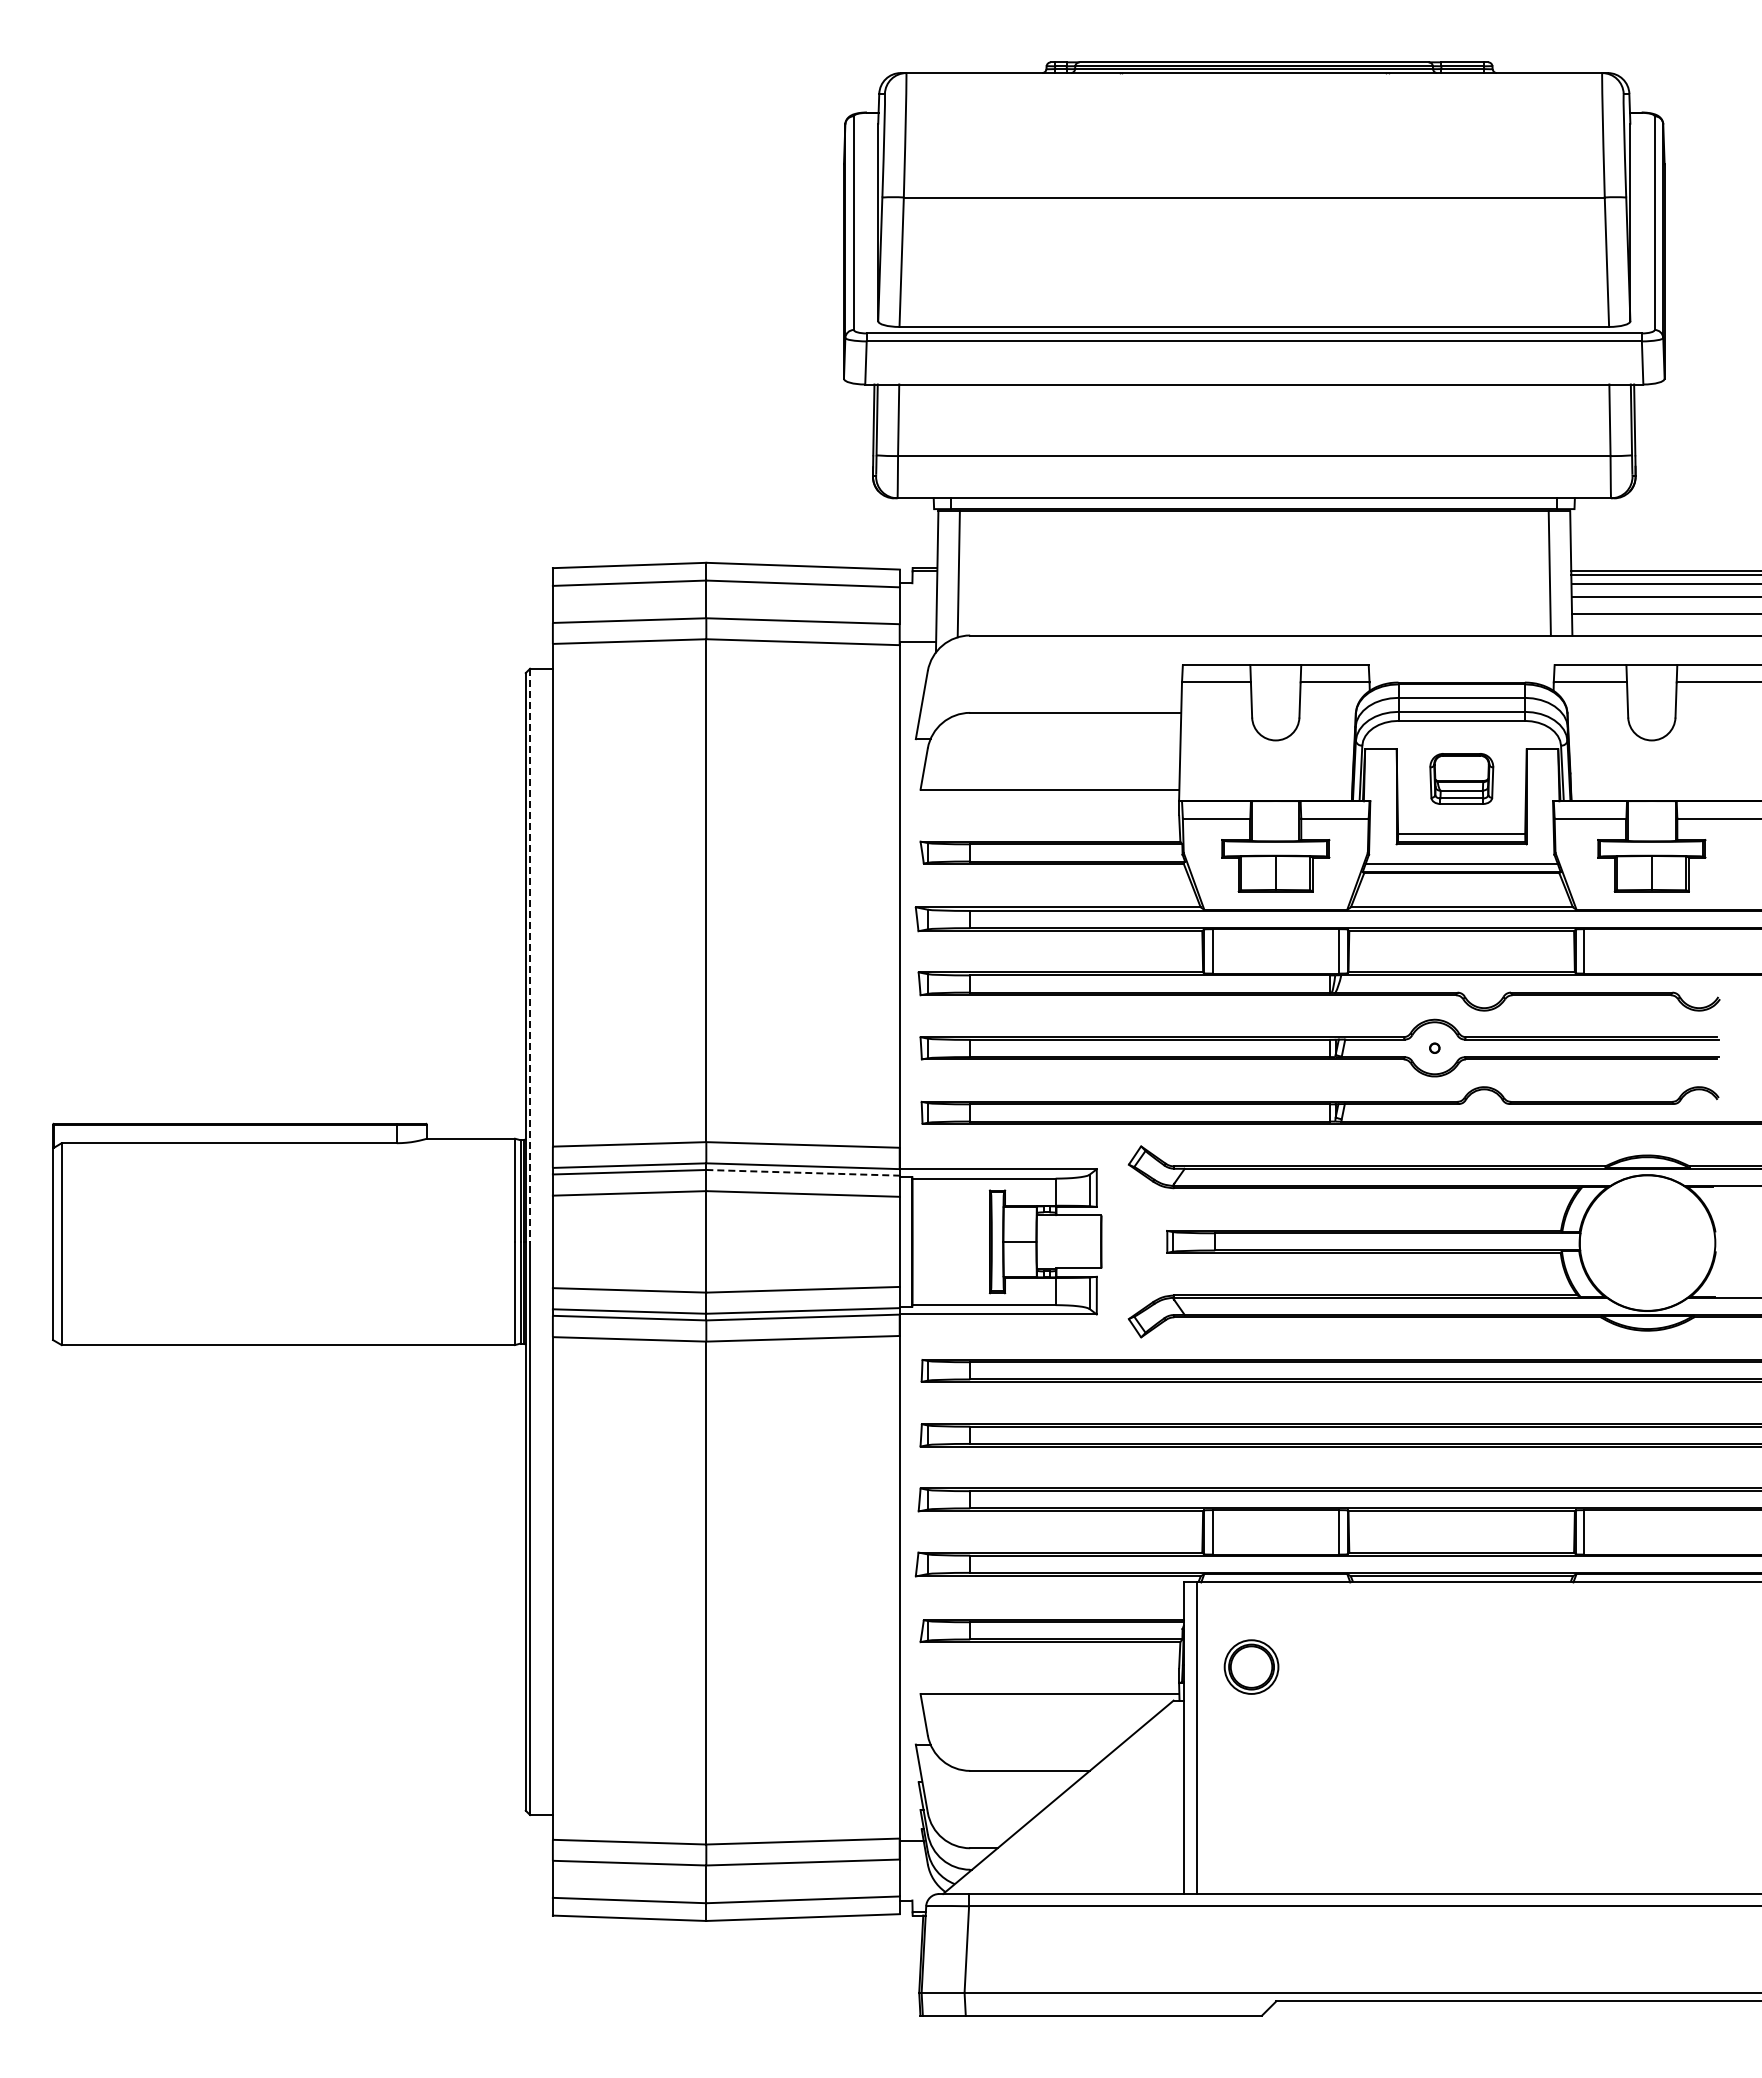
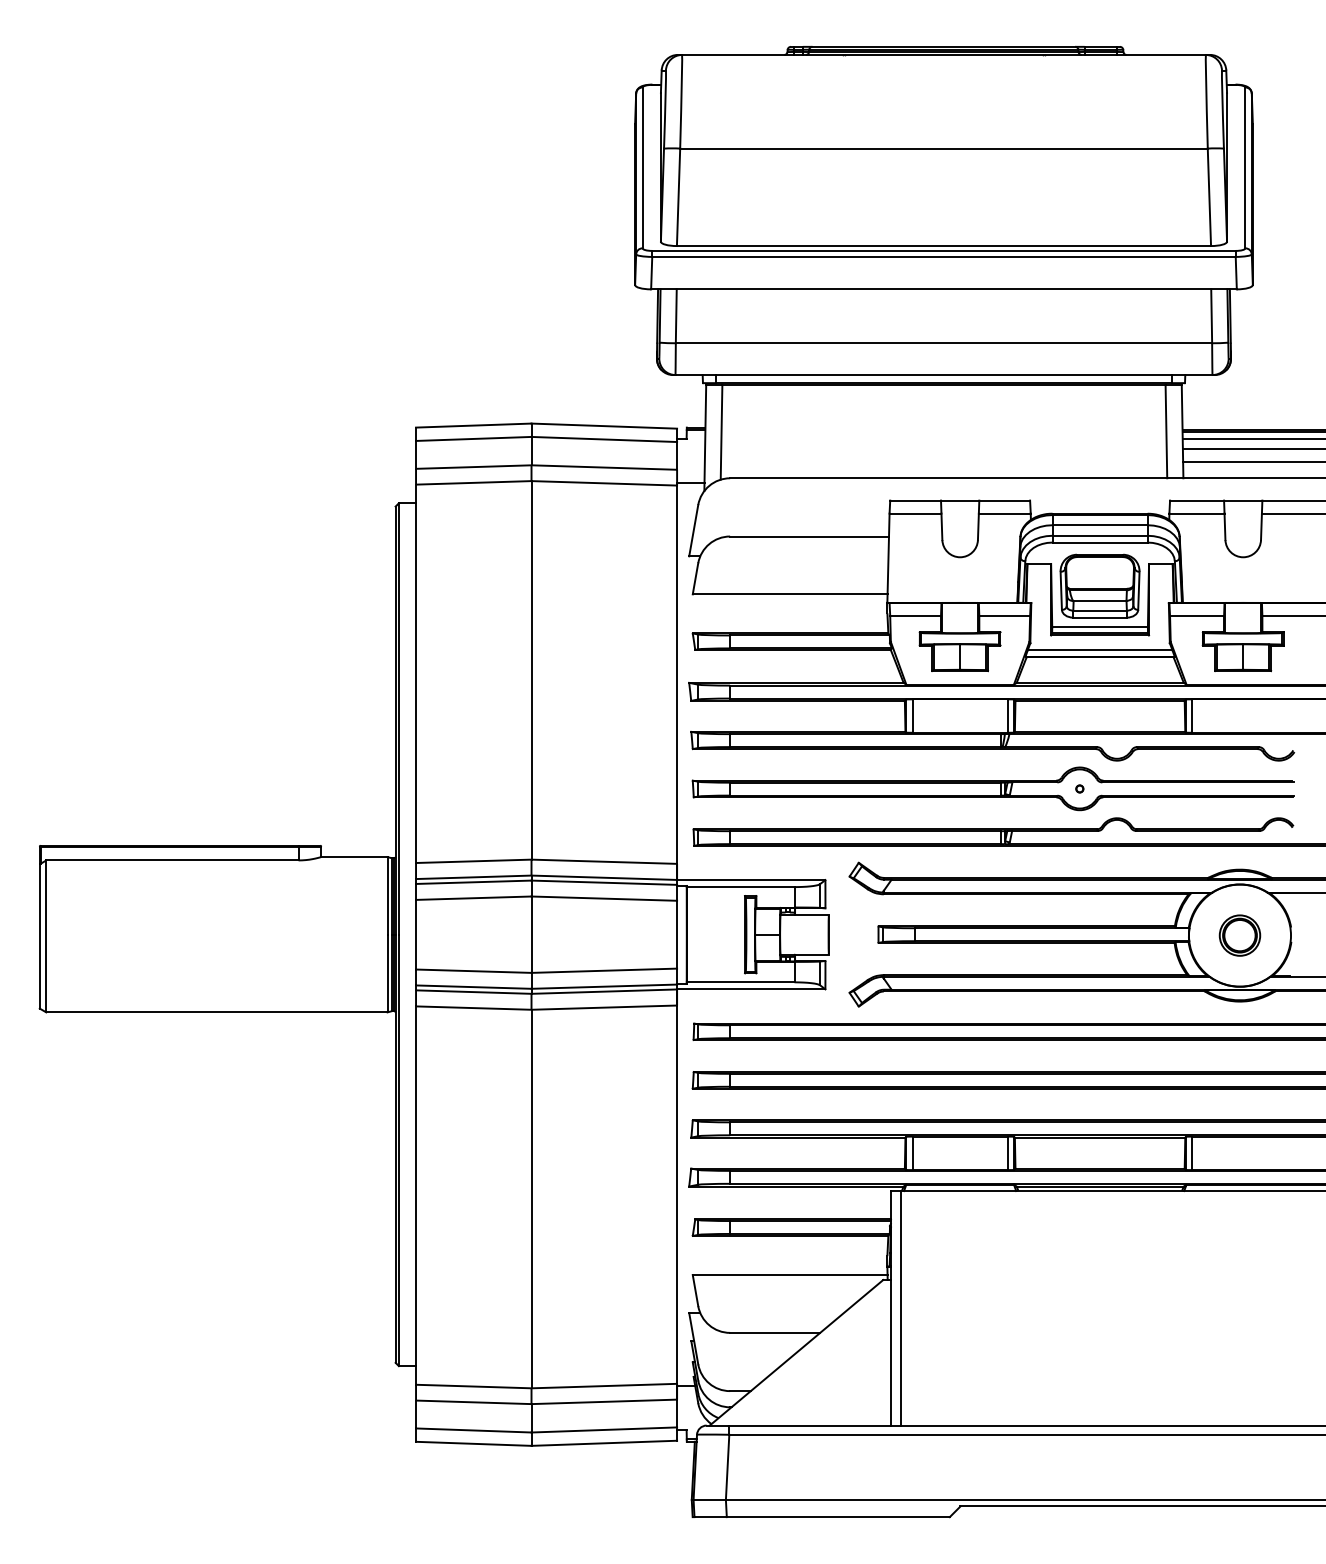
part: (1461, 778) -> (1099, 585), size x1.67
line: (530, 955) -> (399, 719), dashed -> solid
line: (803, 1172) -> (604, 882), dashed -> solid
part: (1251, 1666) -> (1239, 935), moved

